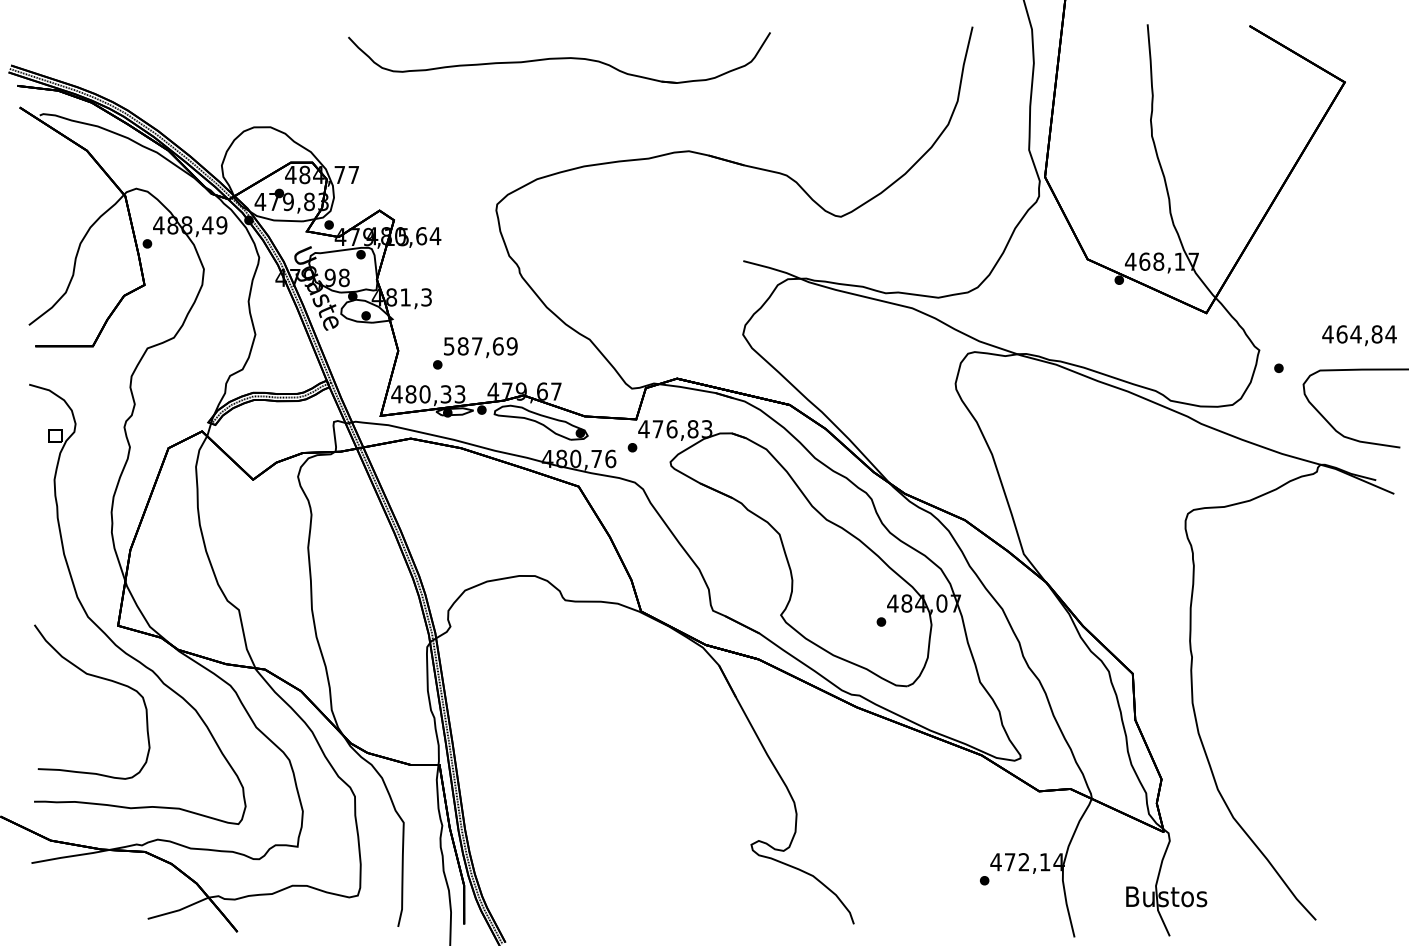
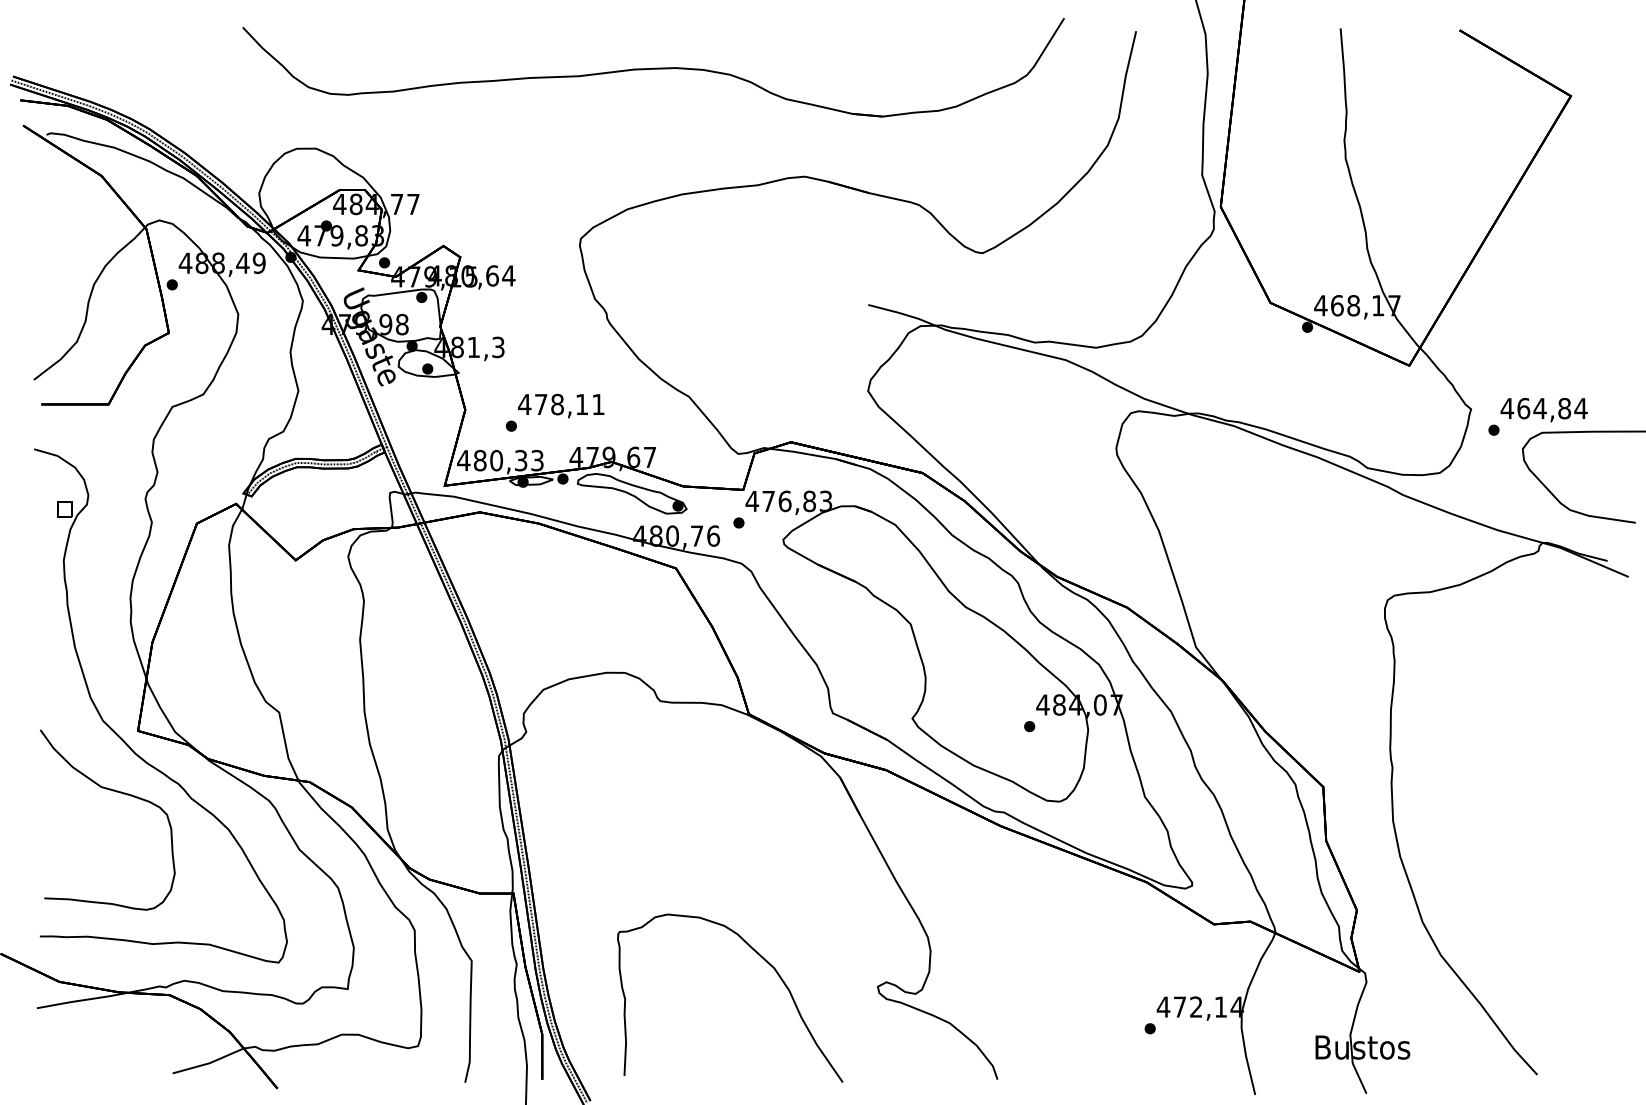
part: (559, 57) -> (653, 67), size x1.67
text: (1358, 335) -> (1543, 409), moved
text: (480, 346) -> (561, 404), 587,69 -> 478,11
part: (655, 823) -> (765, 961), added

